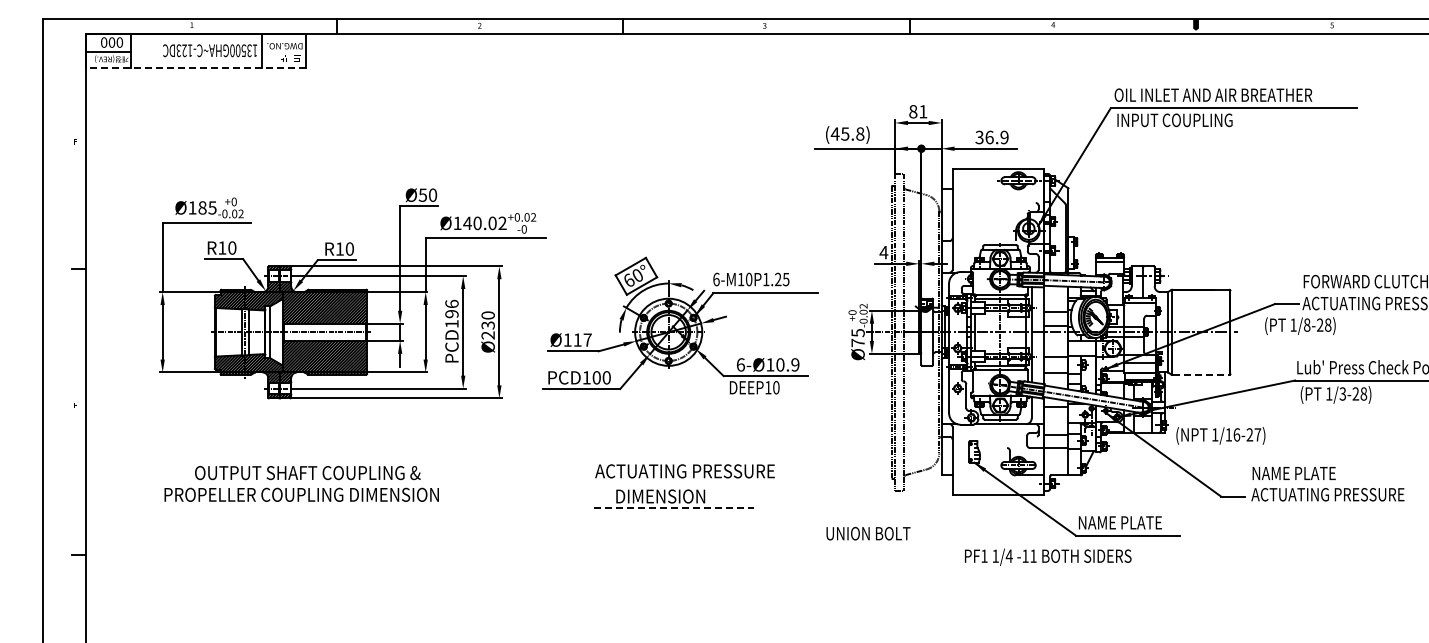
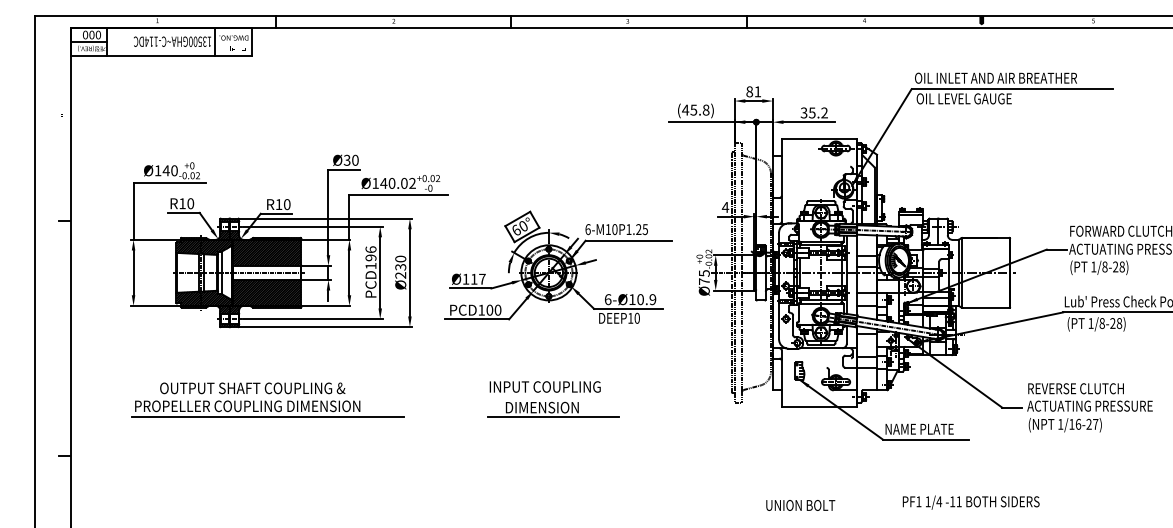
text: (181, 50) -> (149, 41), 13500GHA~C-123DC -> 13500GHA~C-114DC
line: (195, 68) -> (160, 56), dashed -> solid
text: (1174, 120) -> (964, 99), INPUT COUPLING -> OIL LEVEL GAUGE
text: (996, 137) -> (817, 112), 36.9 -> 35.2
text: (422, 194) -> (346, 159), Ø50 -> Ø30
text: (207, 207) -> (170, 170), Ø185 -> Ø140
text: (1300, 325) -> (1099, 267), moved
line: (1201, 374) -> (986, 307), dashed -> solid
text: (1342, 393) -> (1101, 323), 1/3-28) -> 1/8-28)
text: (1220, 435) -> (1065, 424), moved
text: (684, 471) -> (561, 387), ACTUATING PRESSURE -> INPUT COUPLING
text: (1311, 473) -> (1076, 388), NAME PLATE -> REVERSE CLUTCH
line: (674, 507) -> (553, 416), dashed -> solid
line: (326, 508) -> (268, 417), added
text: (868, 533) -> (800, 505), moved
text: (1048, 556) -> (971, 502), moved

